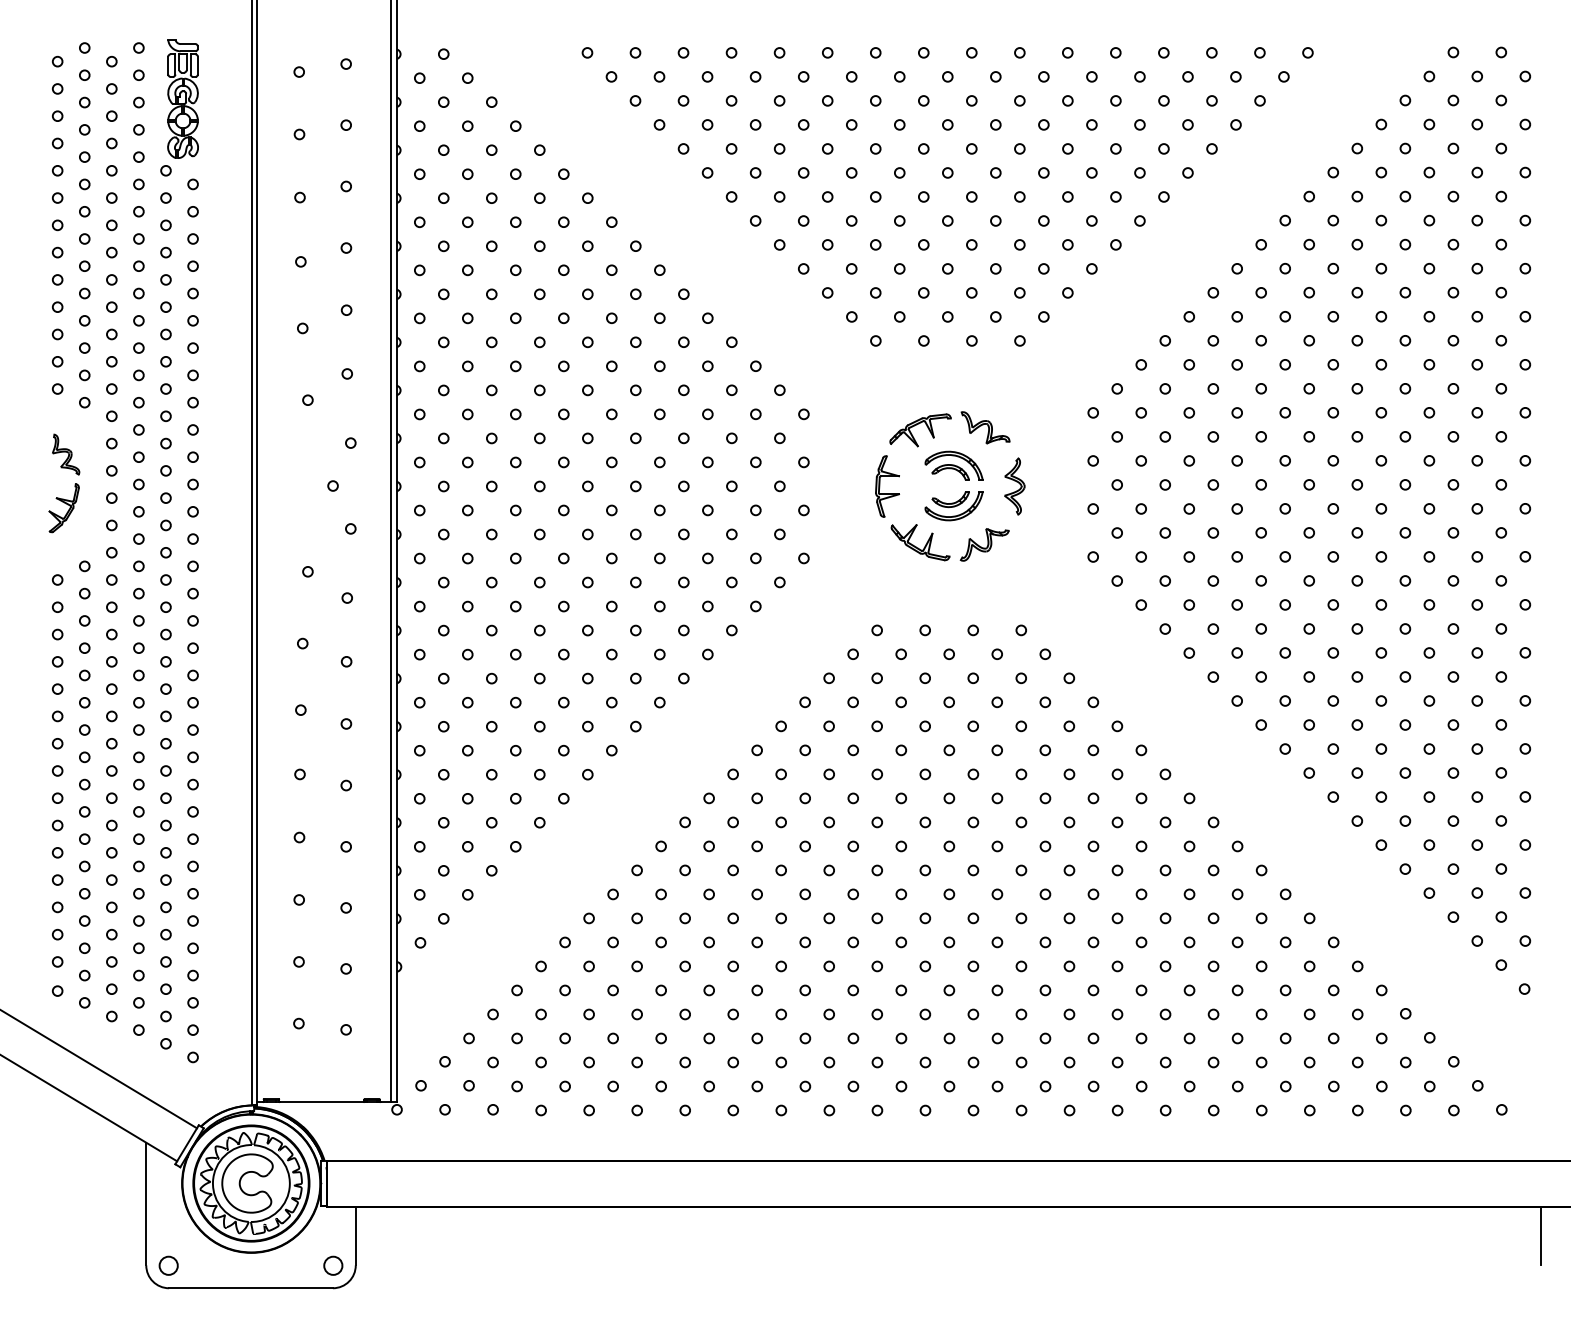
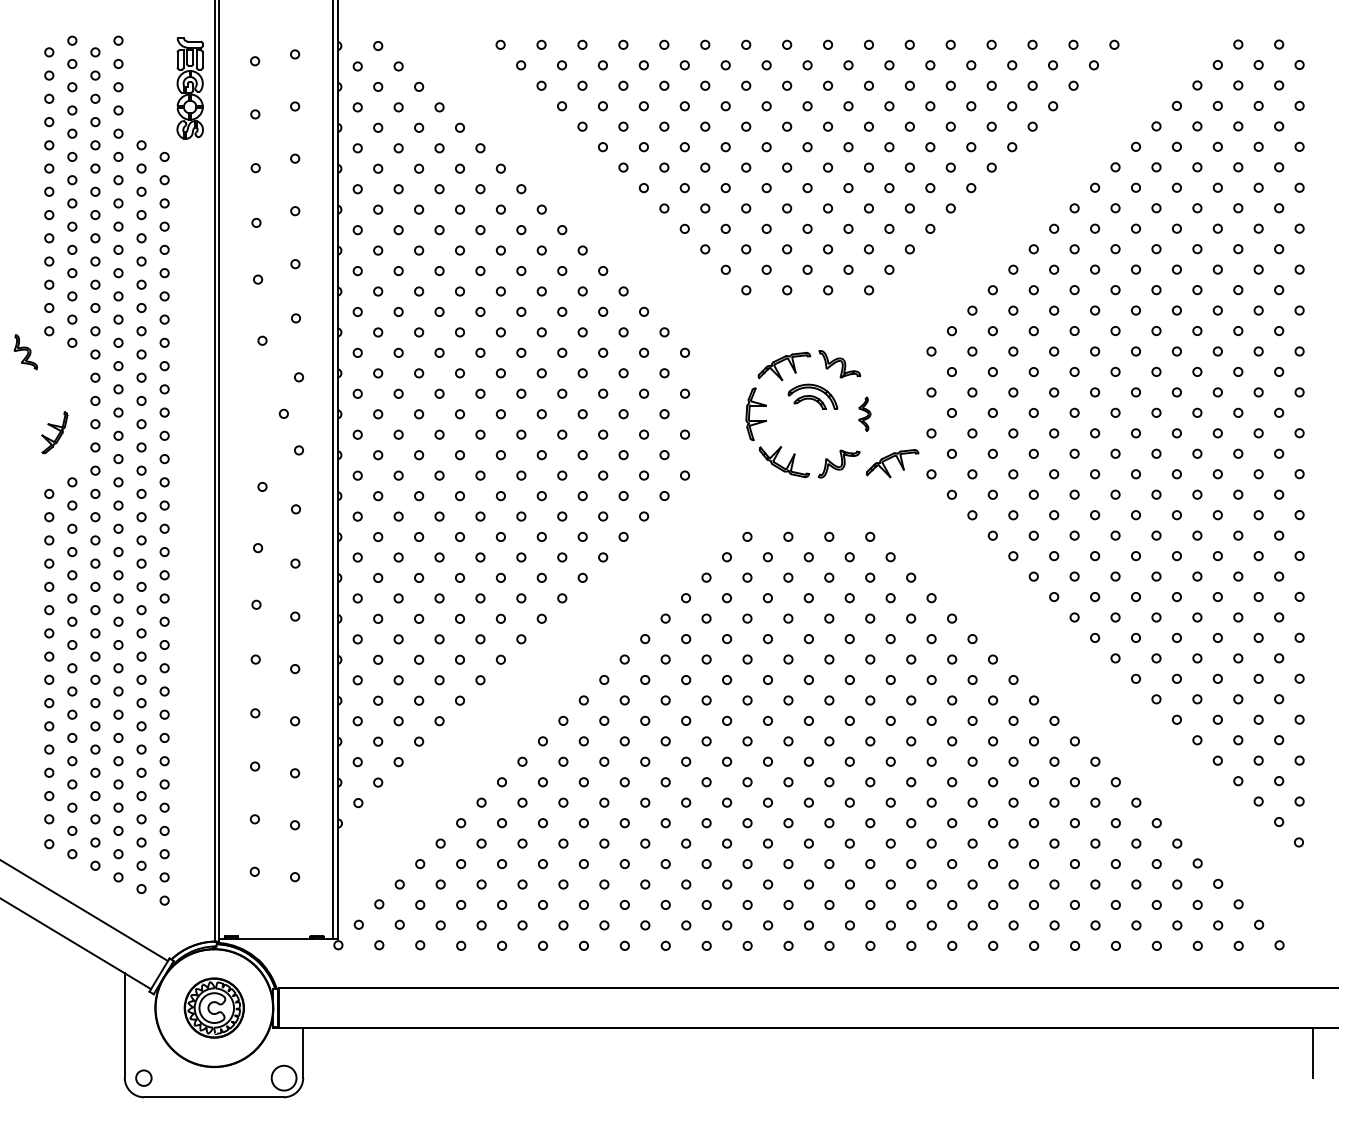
part: (182, 98) -> (189, 88), moved
part: (66, 454) -> (26, 352), moved
part: (1014, 486) -> (864, 414), size x0.7
part: (953, 506) -> (812, 431), removed
part: (1045, 538) -> (890, 458), added
part: (251, 1183) -> (214, 1008), size x0.6
circle: (333, 1265) -> (284, 1077), size x1.6

